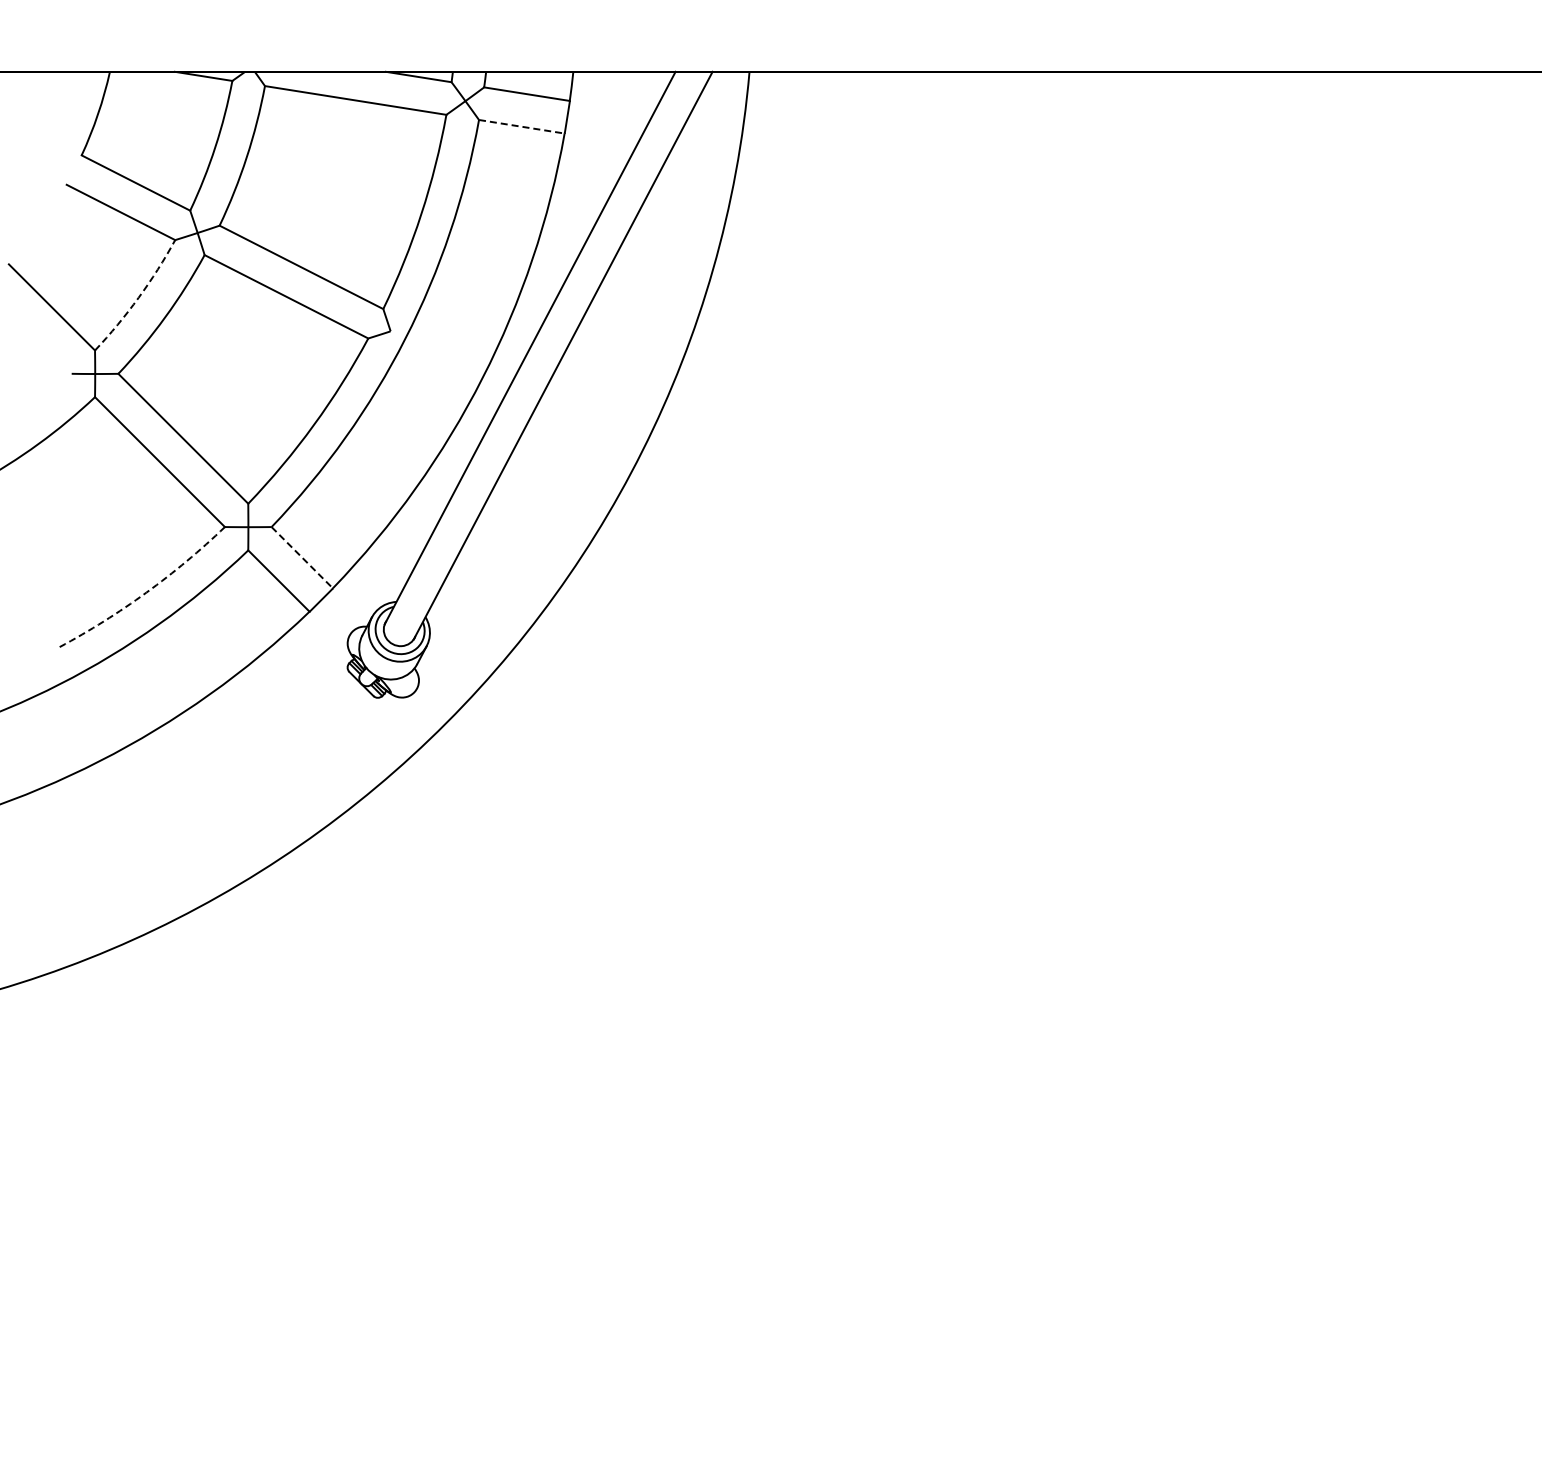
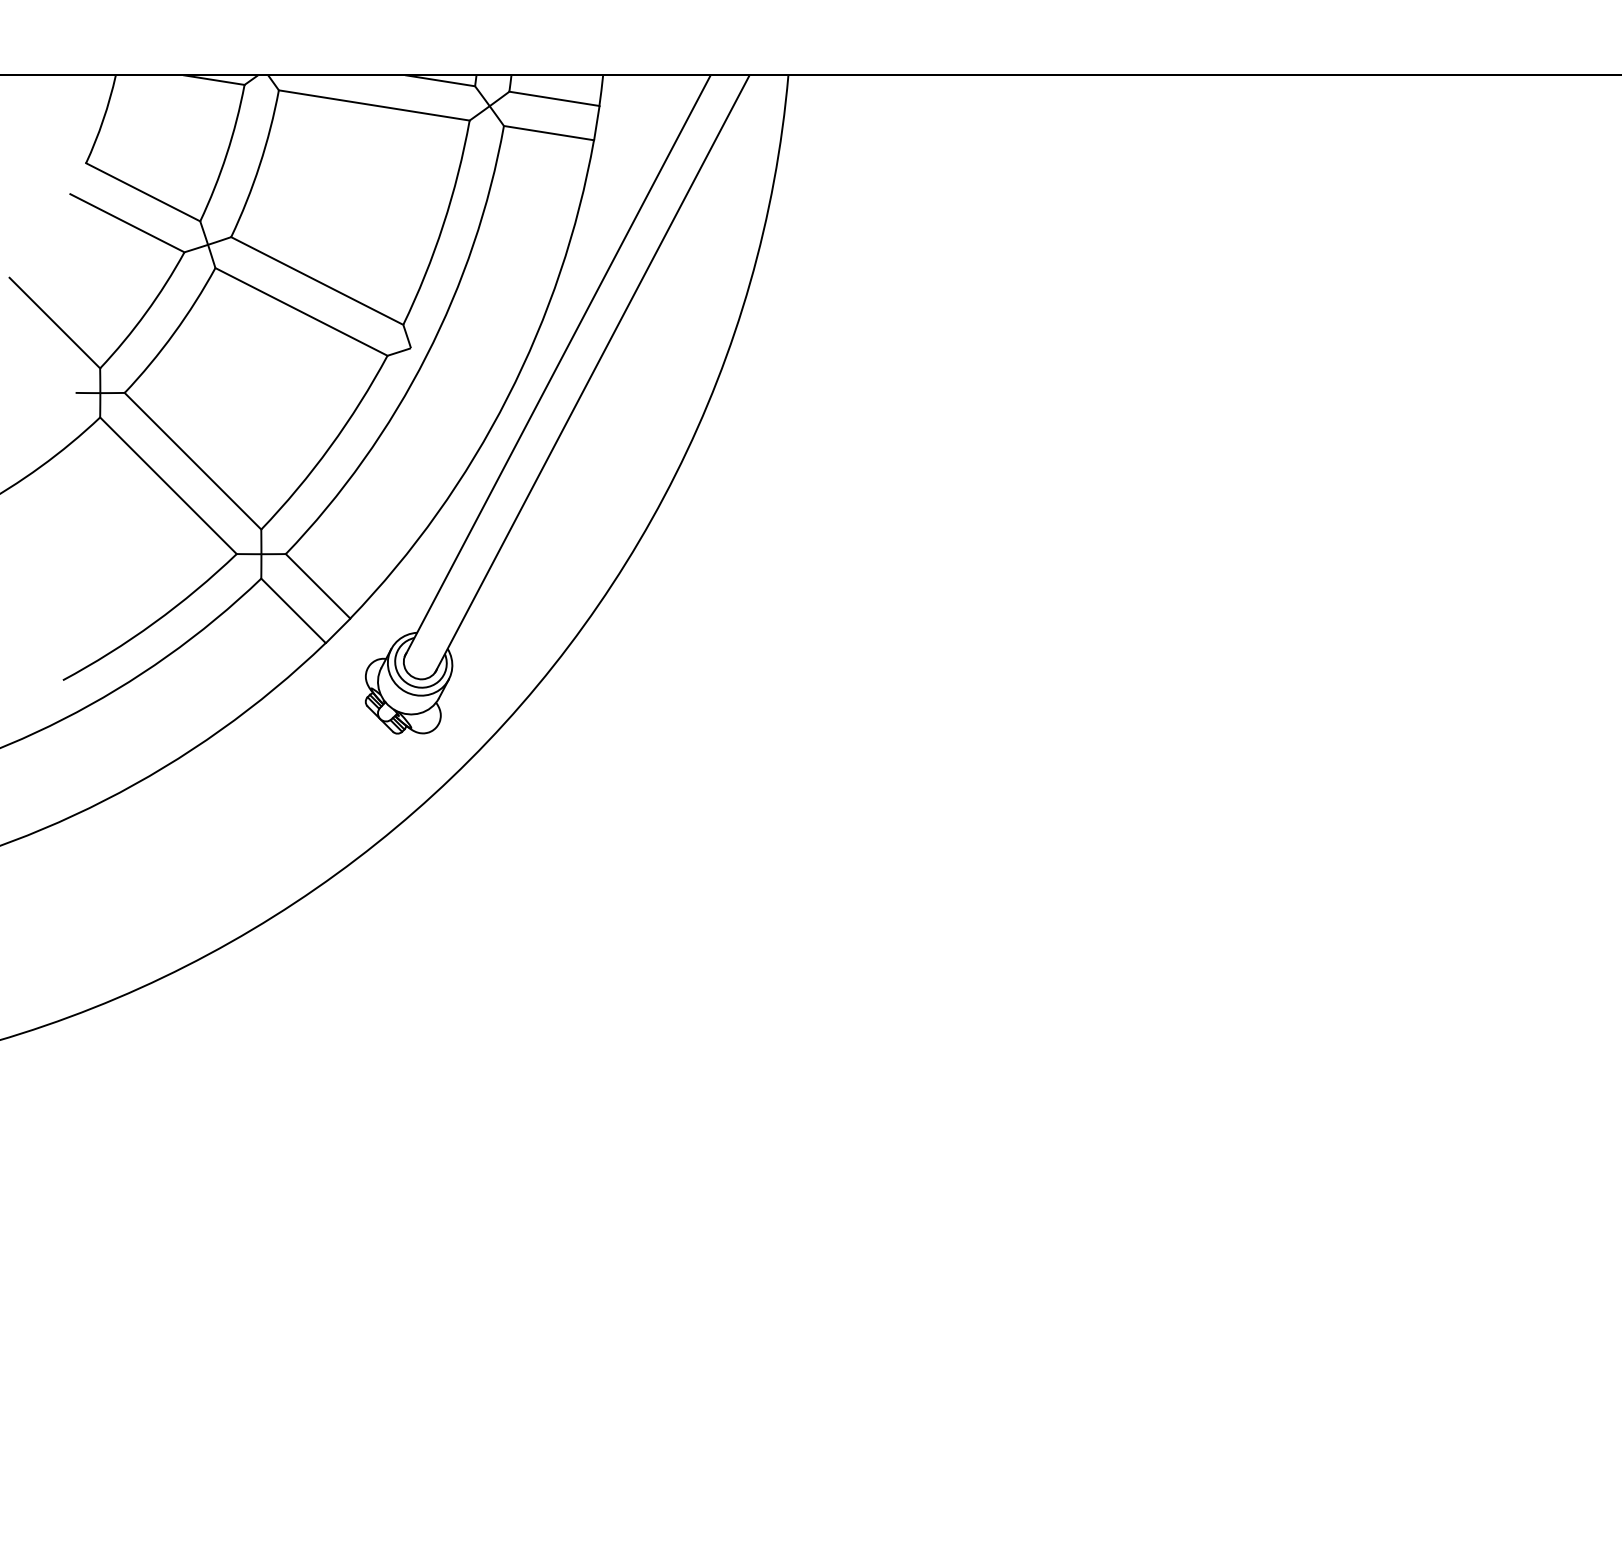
line: (522, 126) -> (549, 132), dashed -> solid
arc: (138, 297) -> (145, 312), dashed -> solid
line: (302, 558) -> (318, 587), dashed -> solid
arc: (146, 592) -> (154, 622), dashed -> solid

